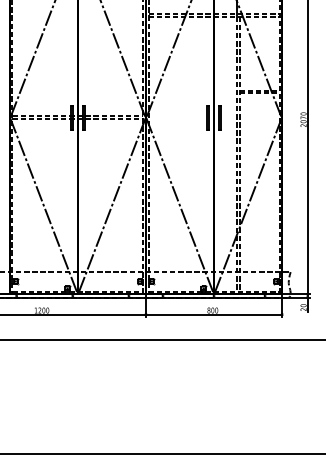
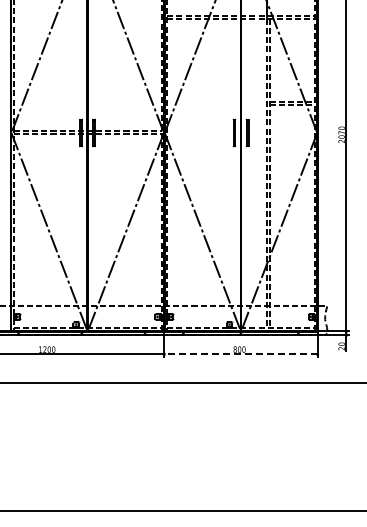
line: (214, 314) -> (241, 354), solid -> dashed

